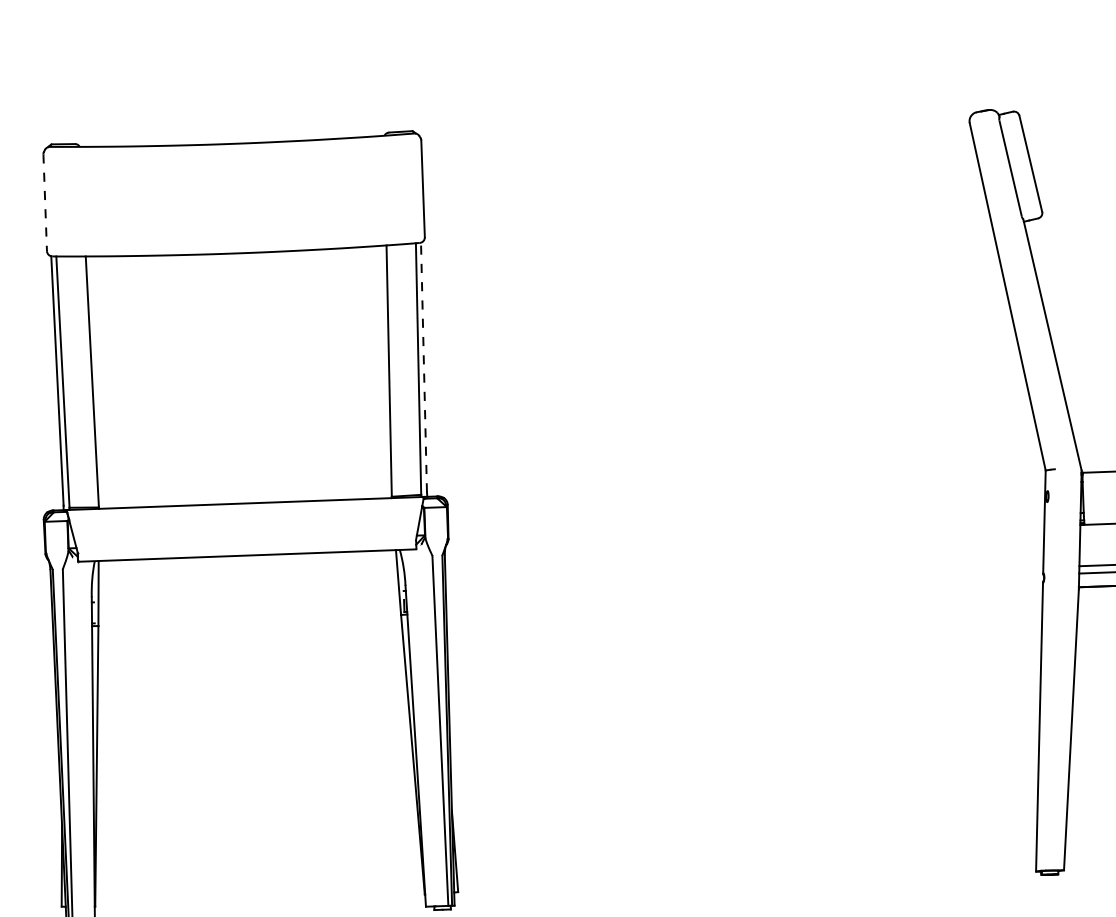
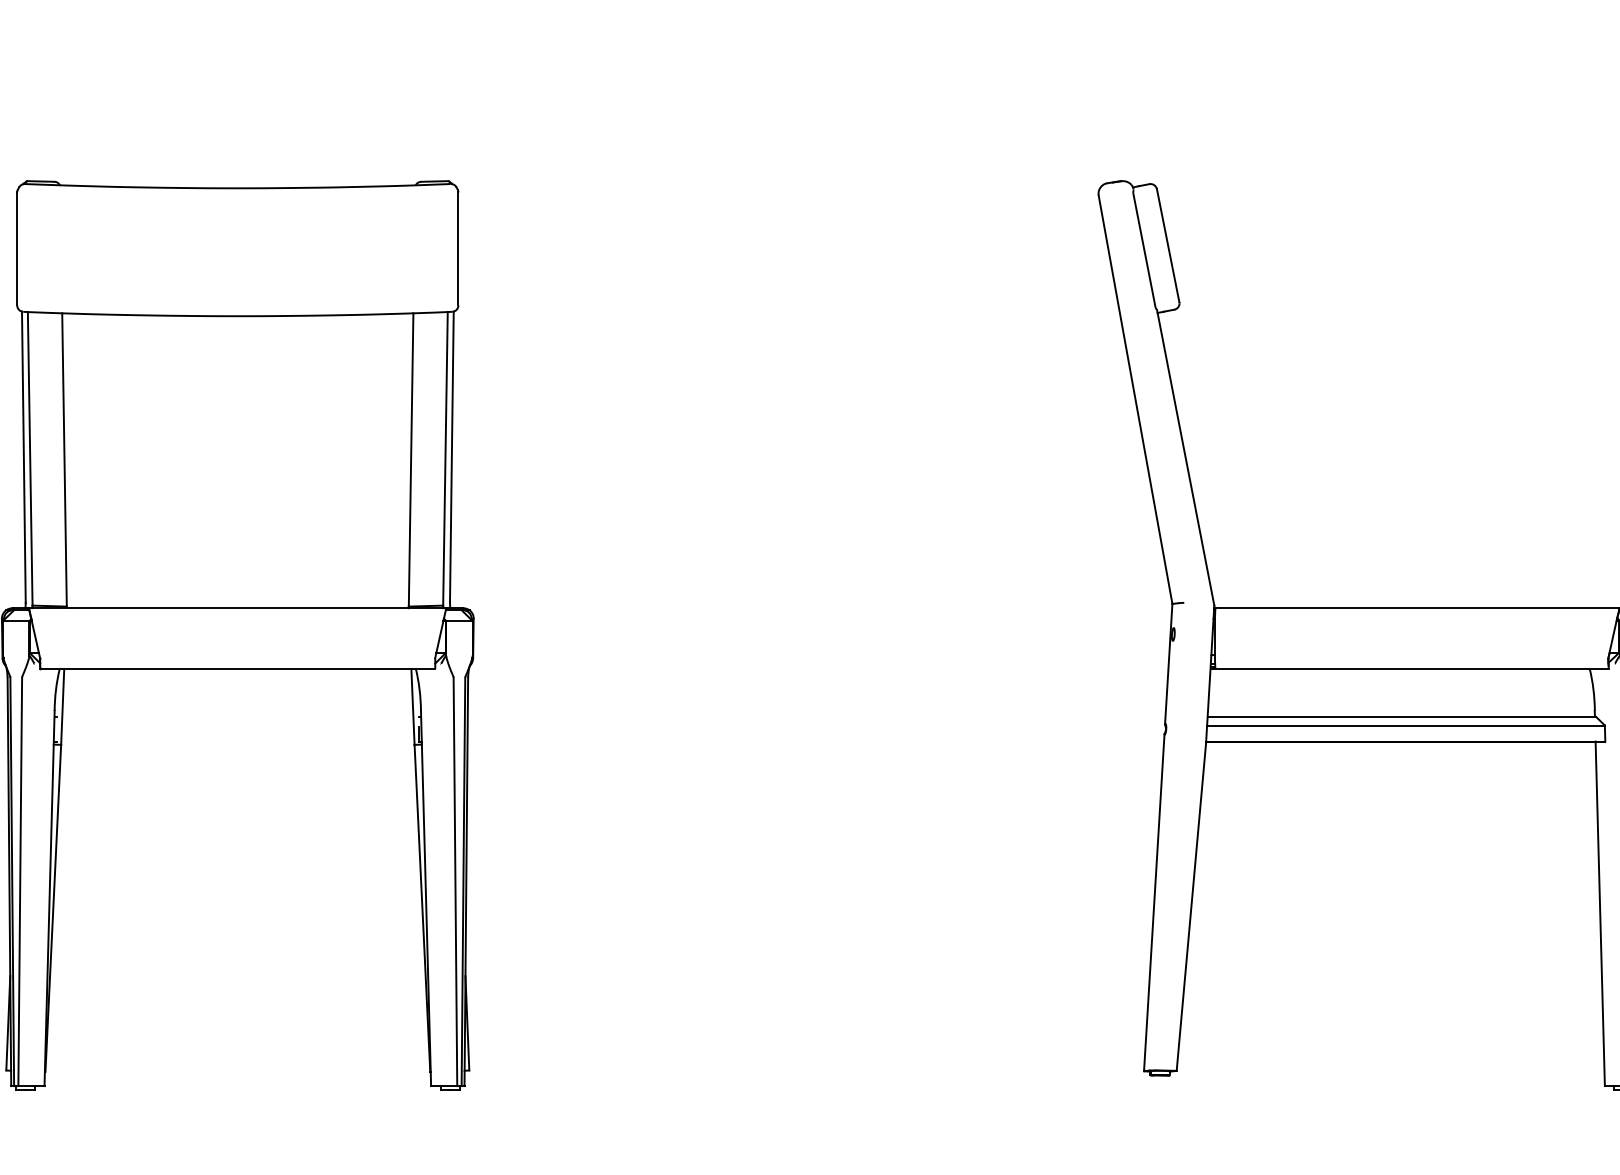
line: (45, 203) -> (17, 249), dashed -> solid
line: (423, 367) -> (451, 457), dashed -> solid

